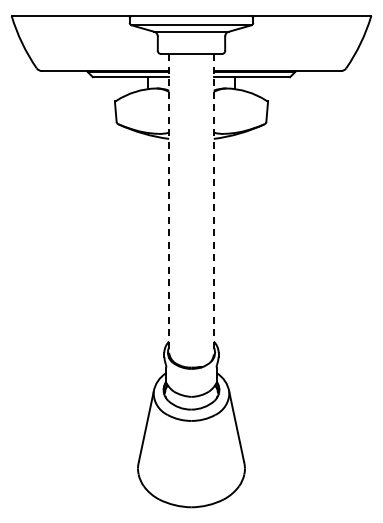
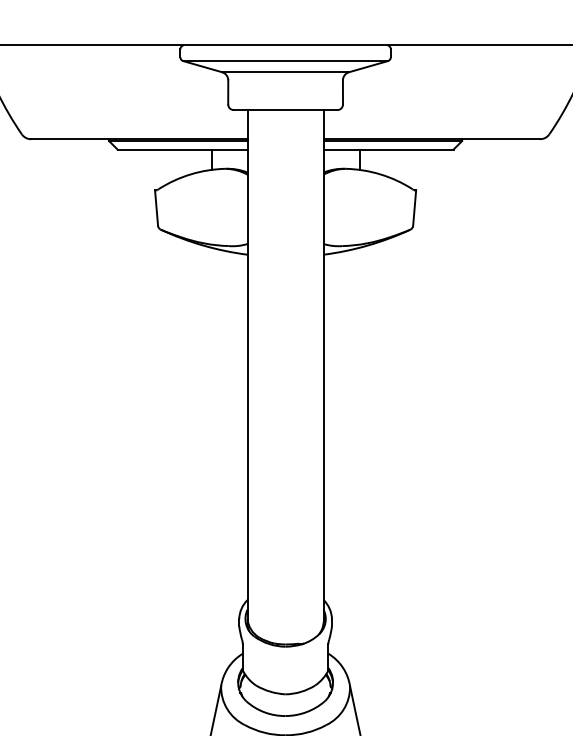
line: (169, 204) -> (248, 366), dashed -> solid
line: (213, 204) -> (323, 366), dashed -> solid

